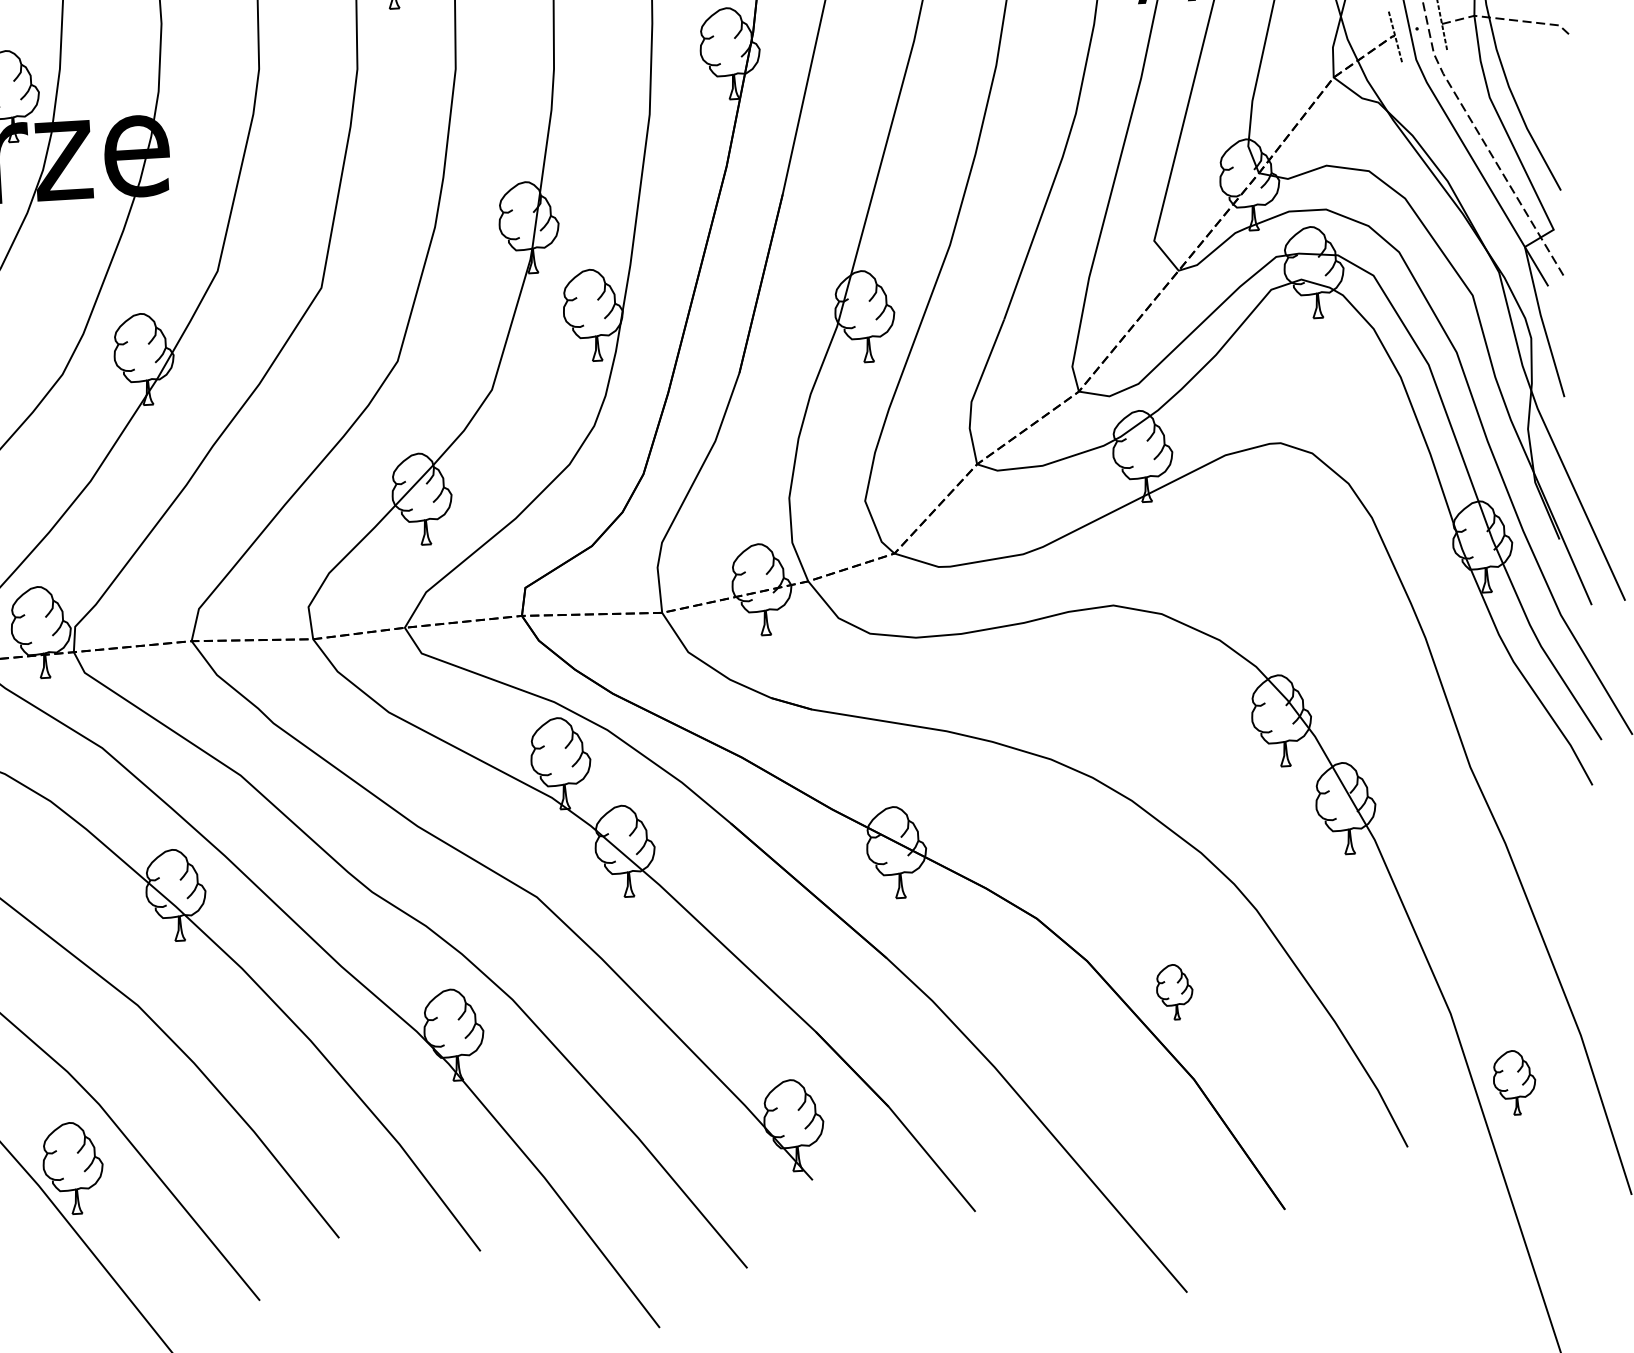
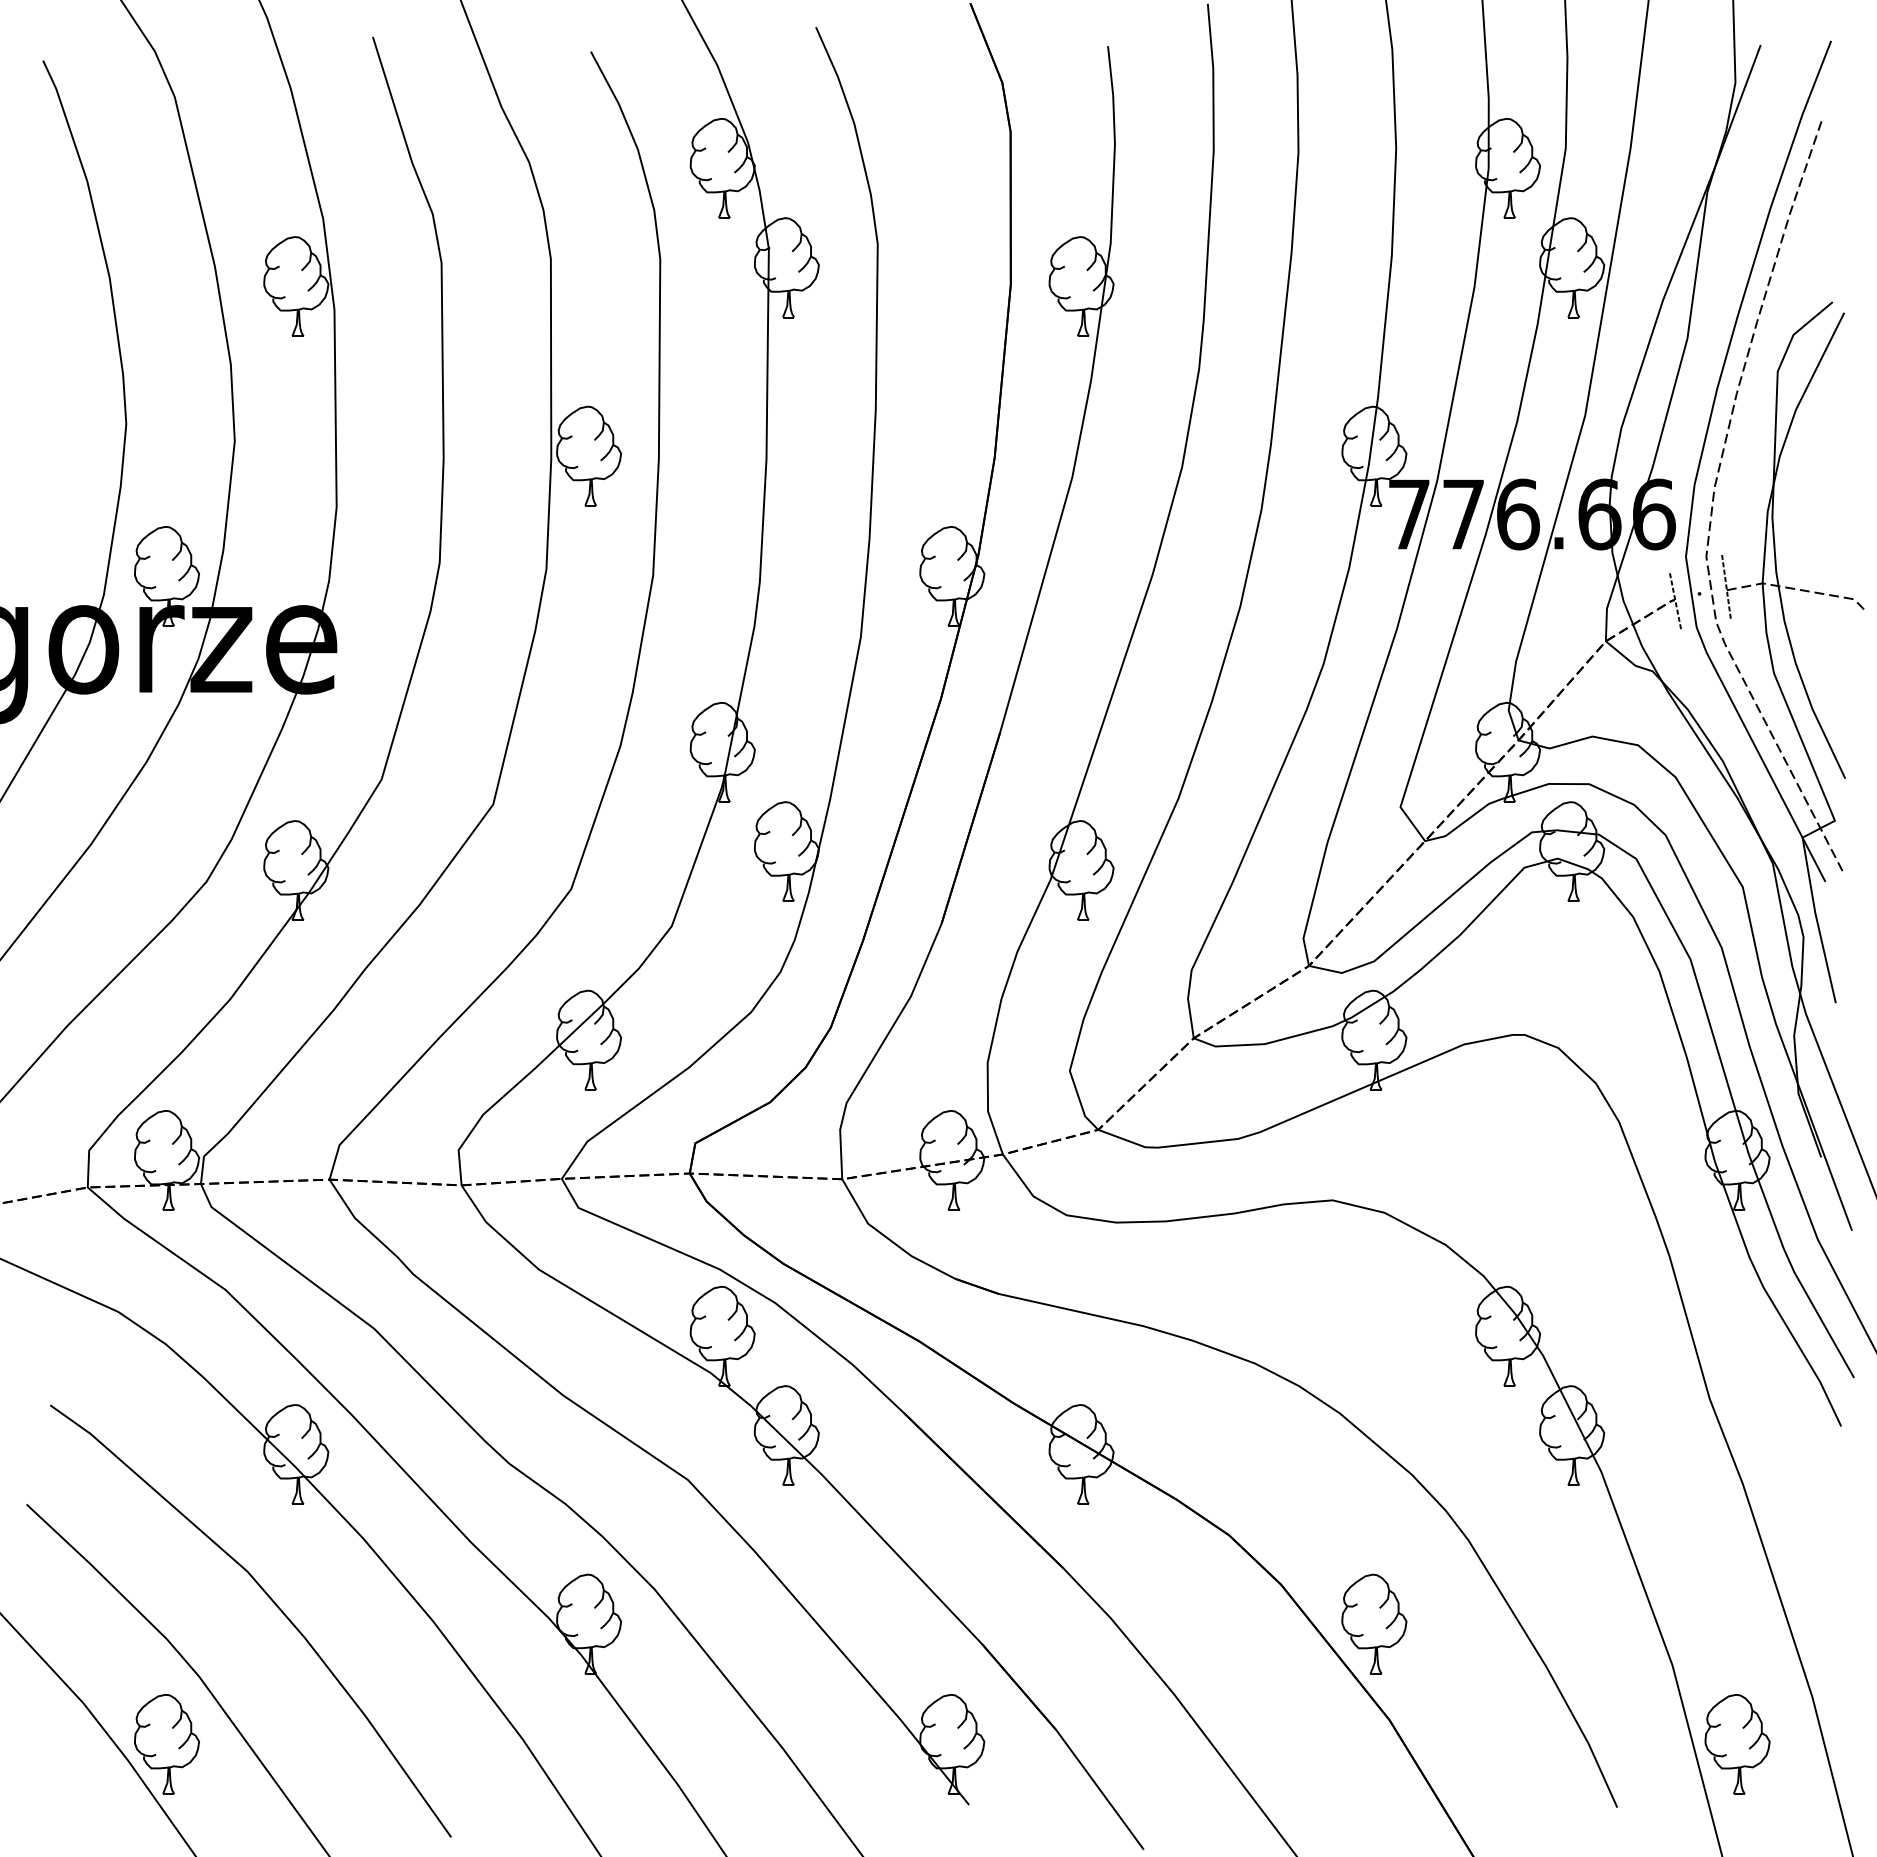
part: (1174, 991) -> (1374, 1623), size x1.67
part: (1514, 1082) -> (1737, 1744), size x1.43

